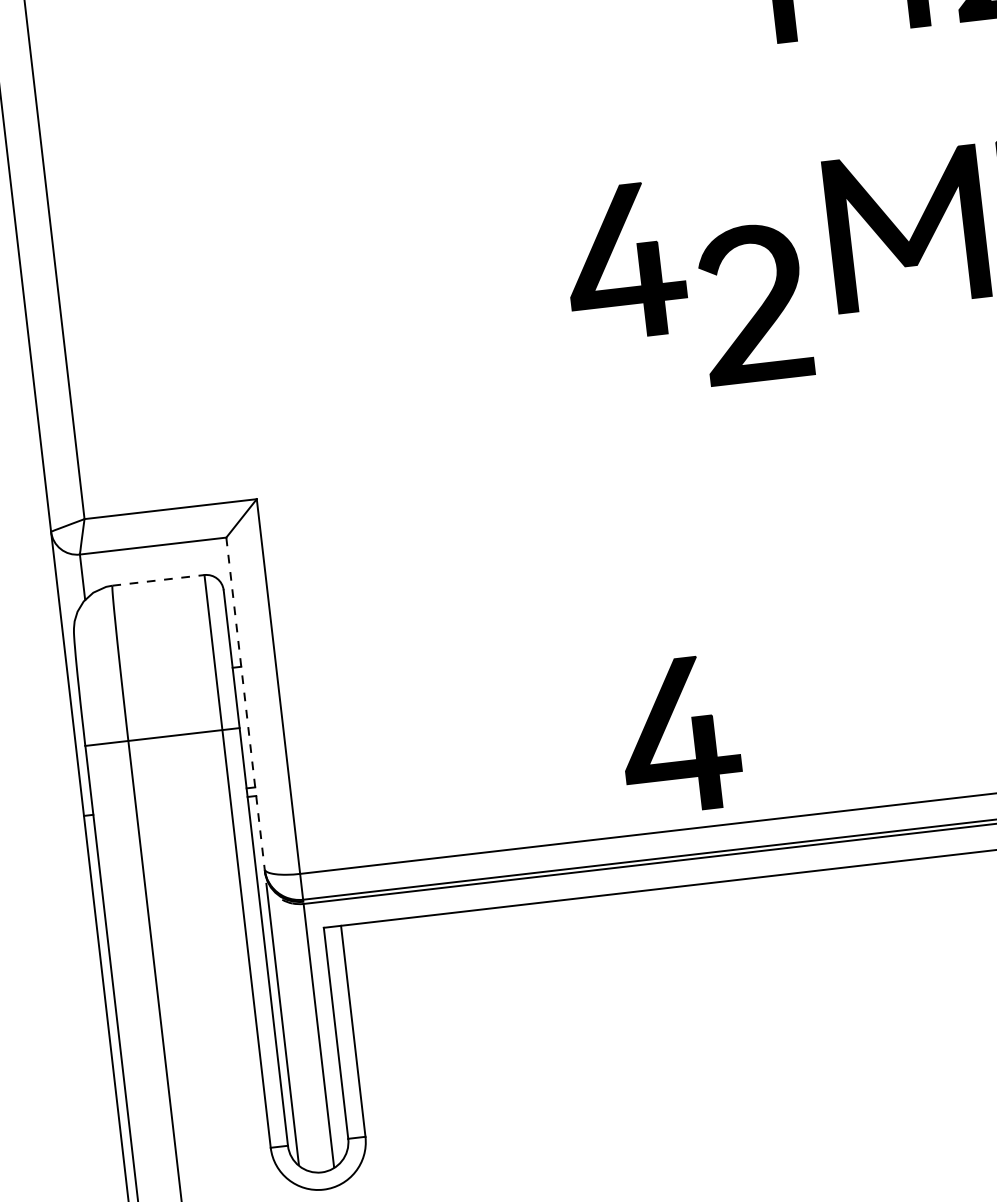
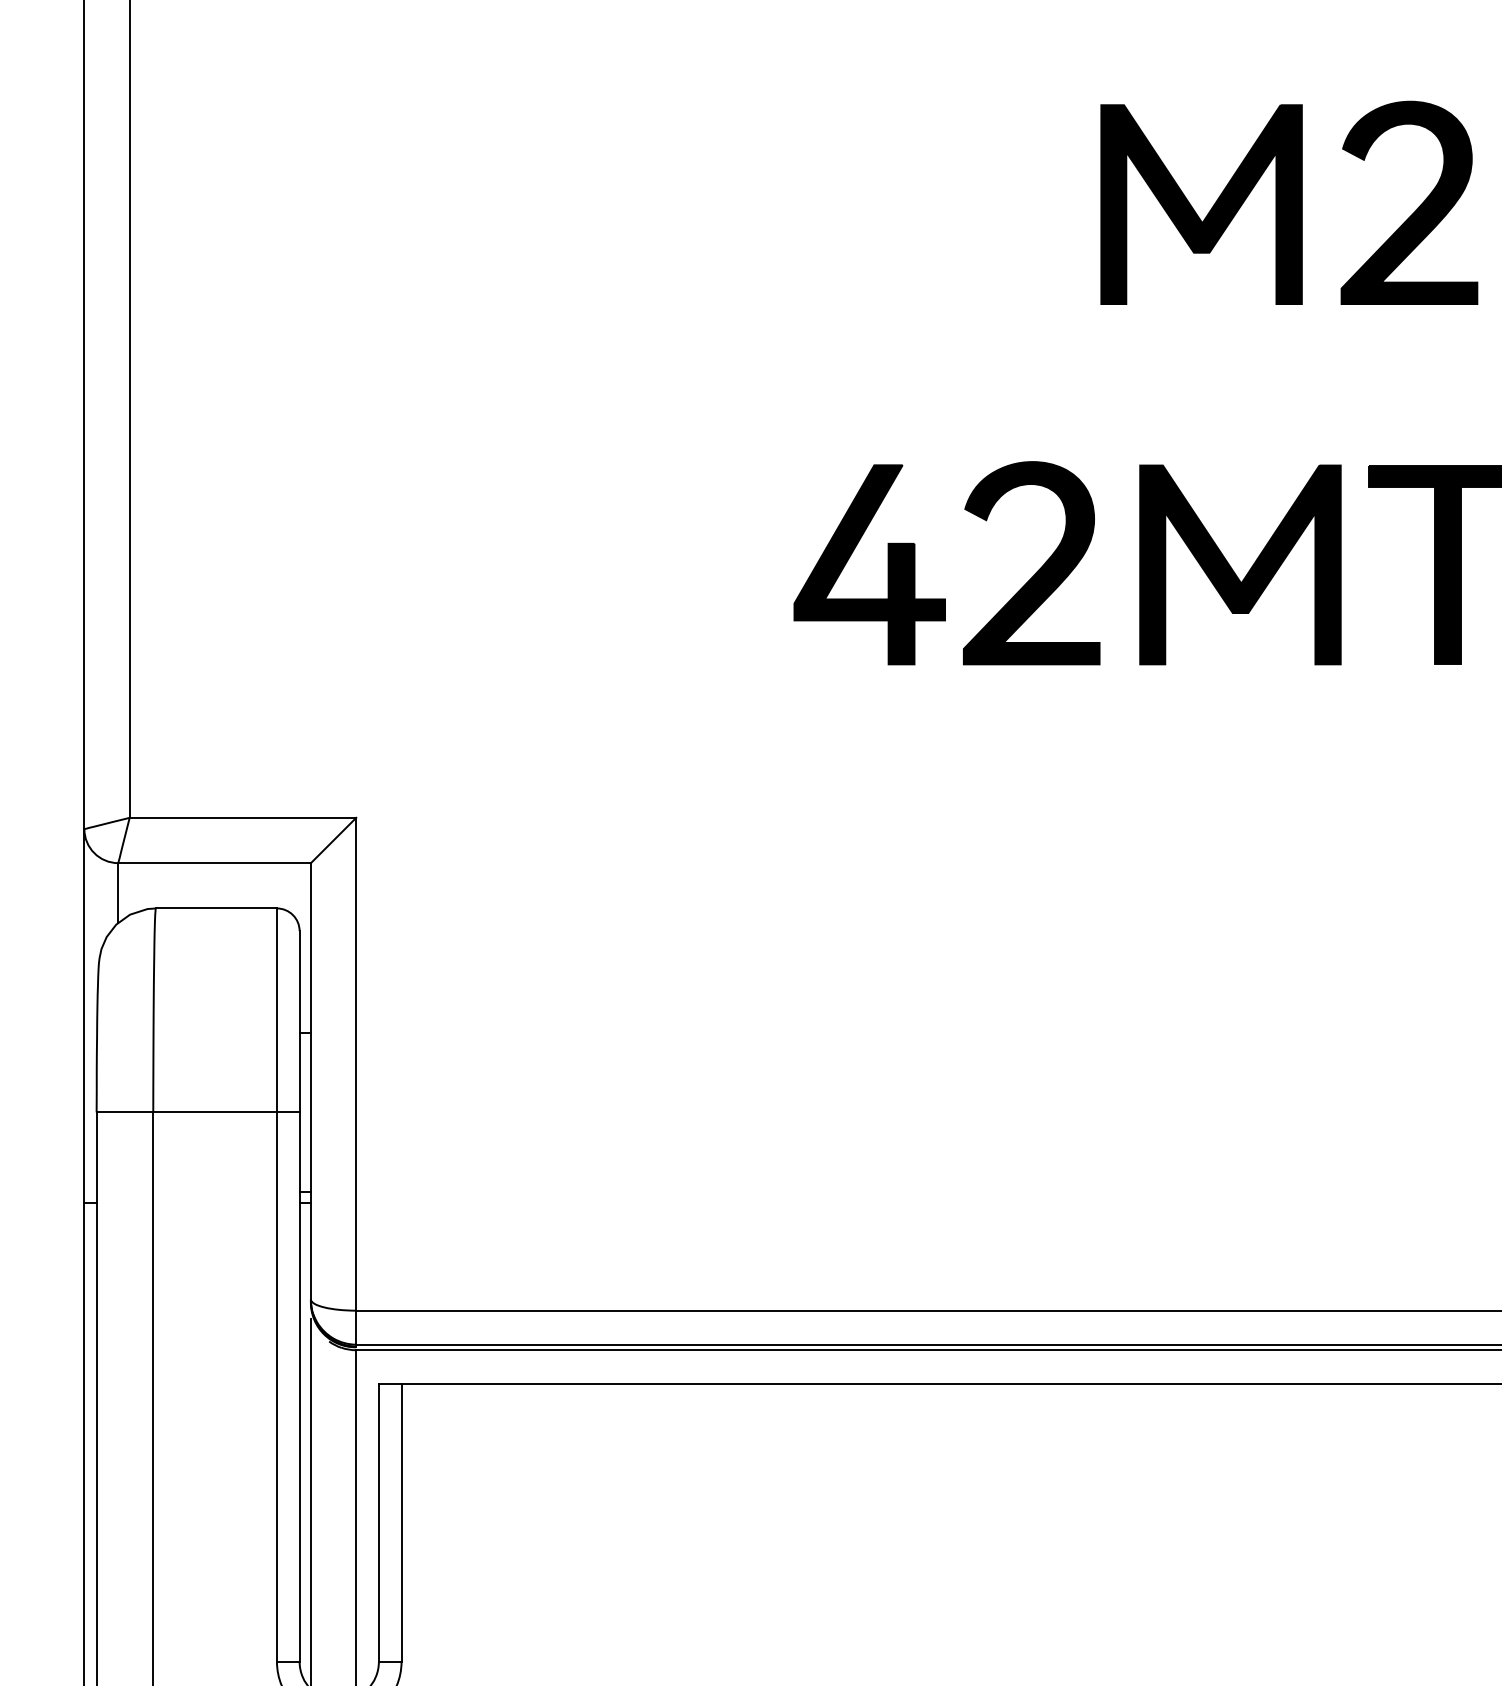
part: (760, 307) -> (1038, 569), moved
line: (158, 580) -> (216, 908), dashed -> solid
line: (245, 703) -> (310, 1081), dashed -> solid
part: (693, 733) -> (887, 1187), removed

